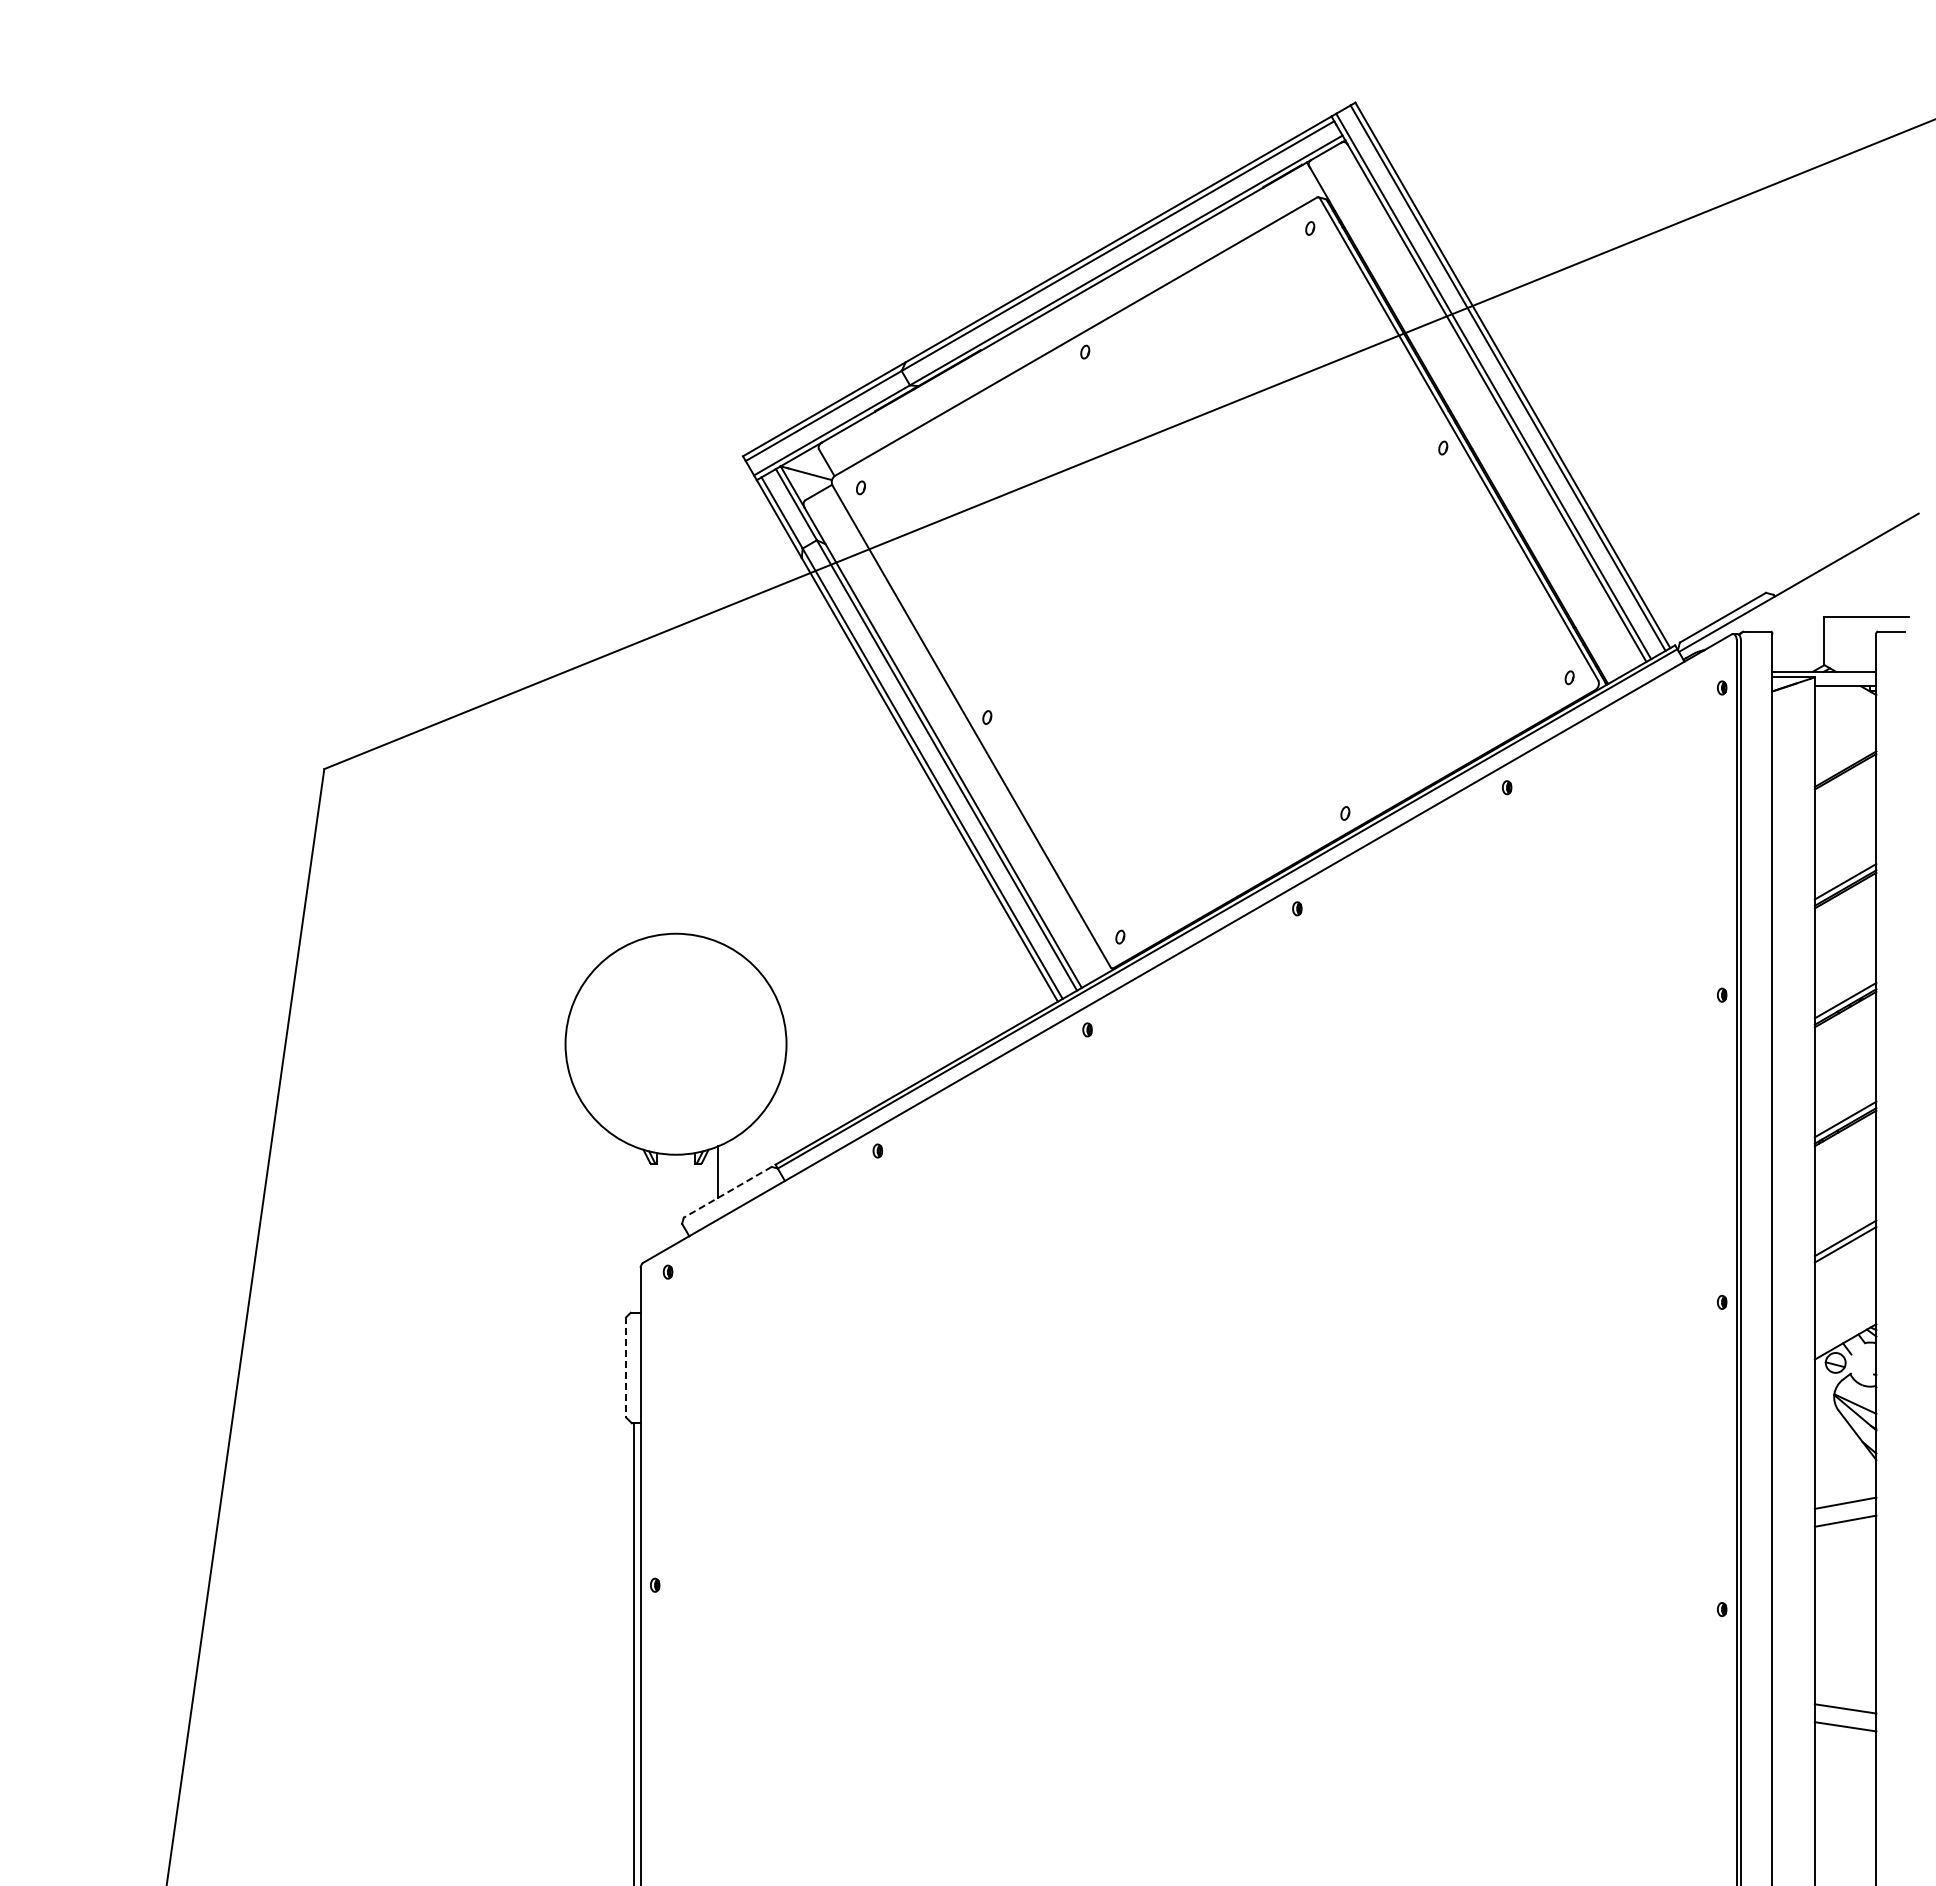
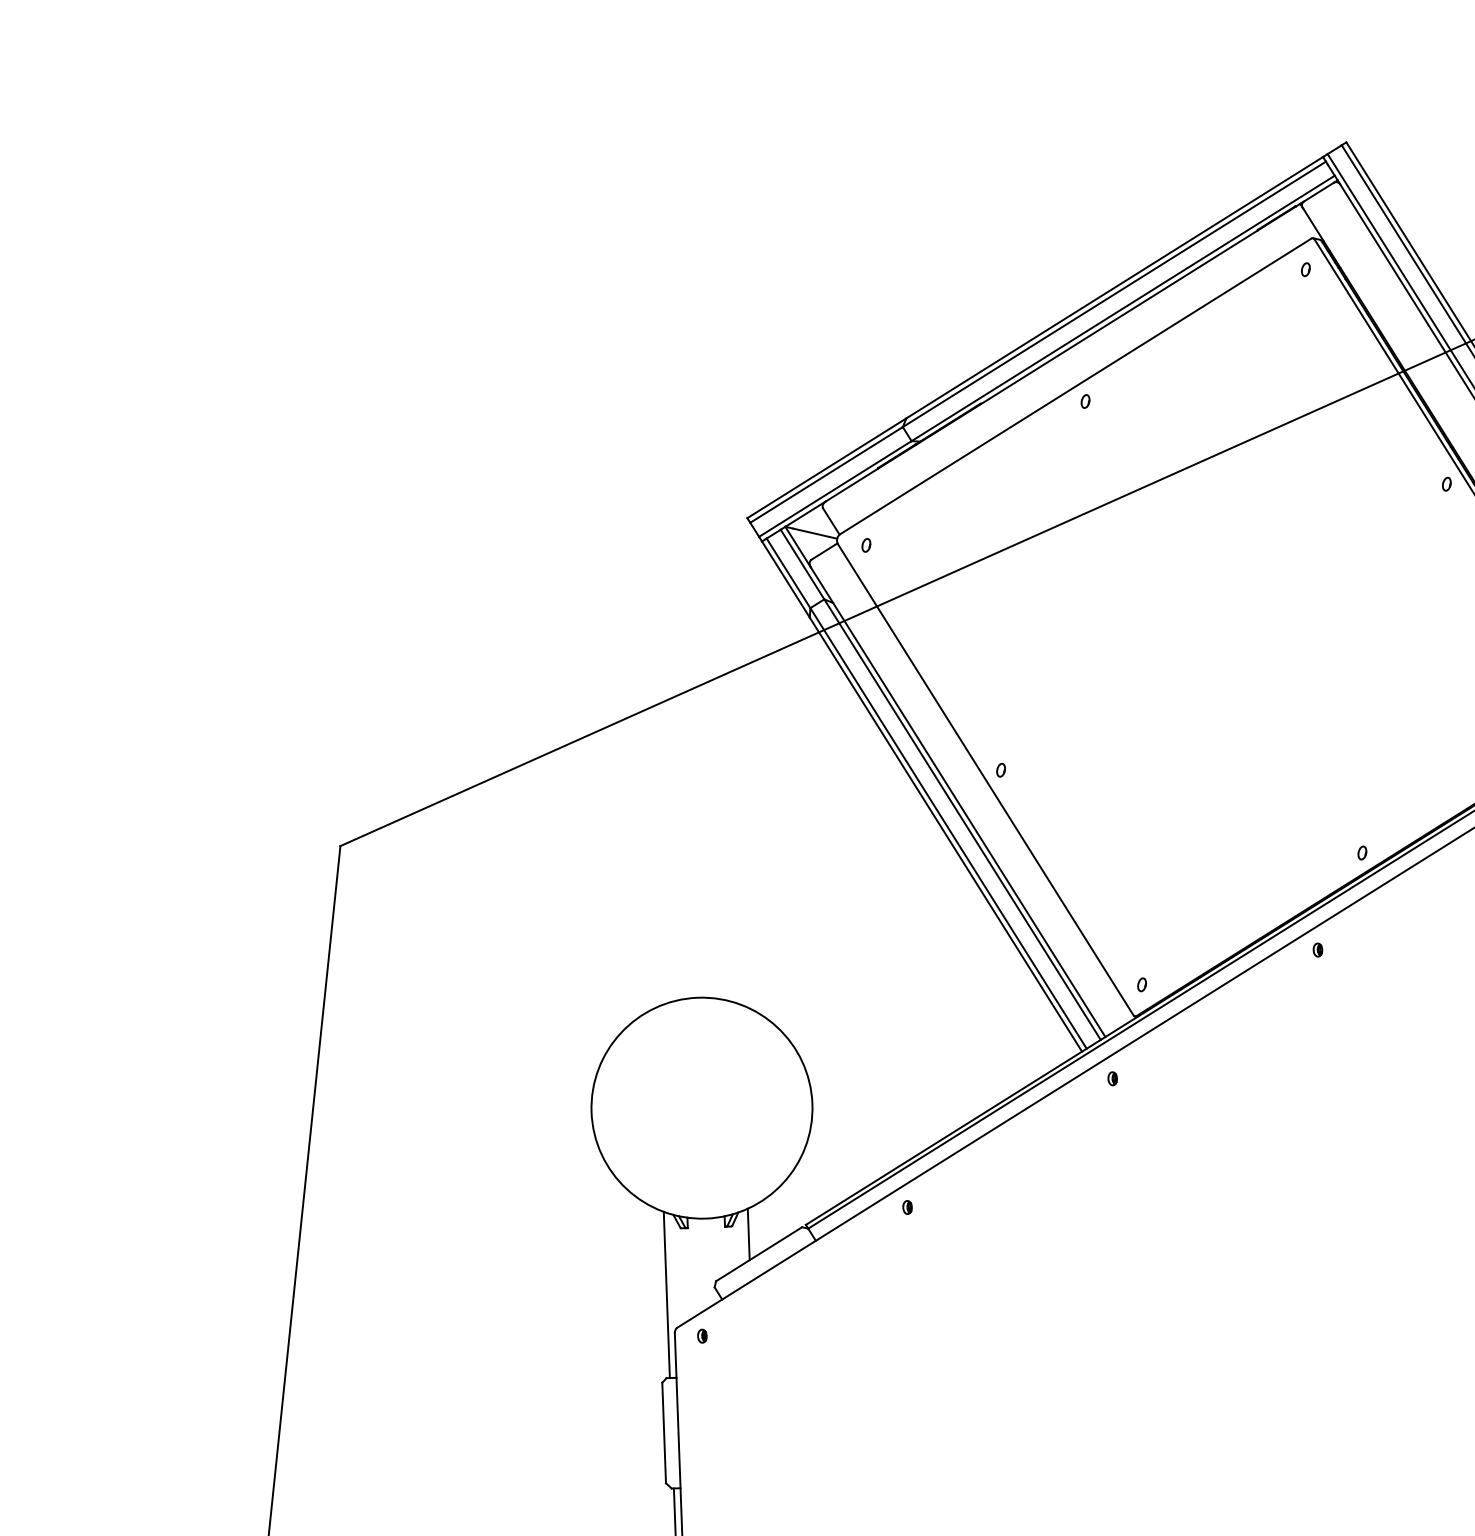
line: (727, 1192) -> (758, 1254), dashed -> solid
line: (634, 1229) -> (667, 1294), added
line: (626, 1367) -> (664, 1433), dashed -> solid

